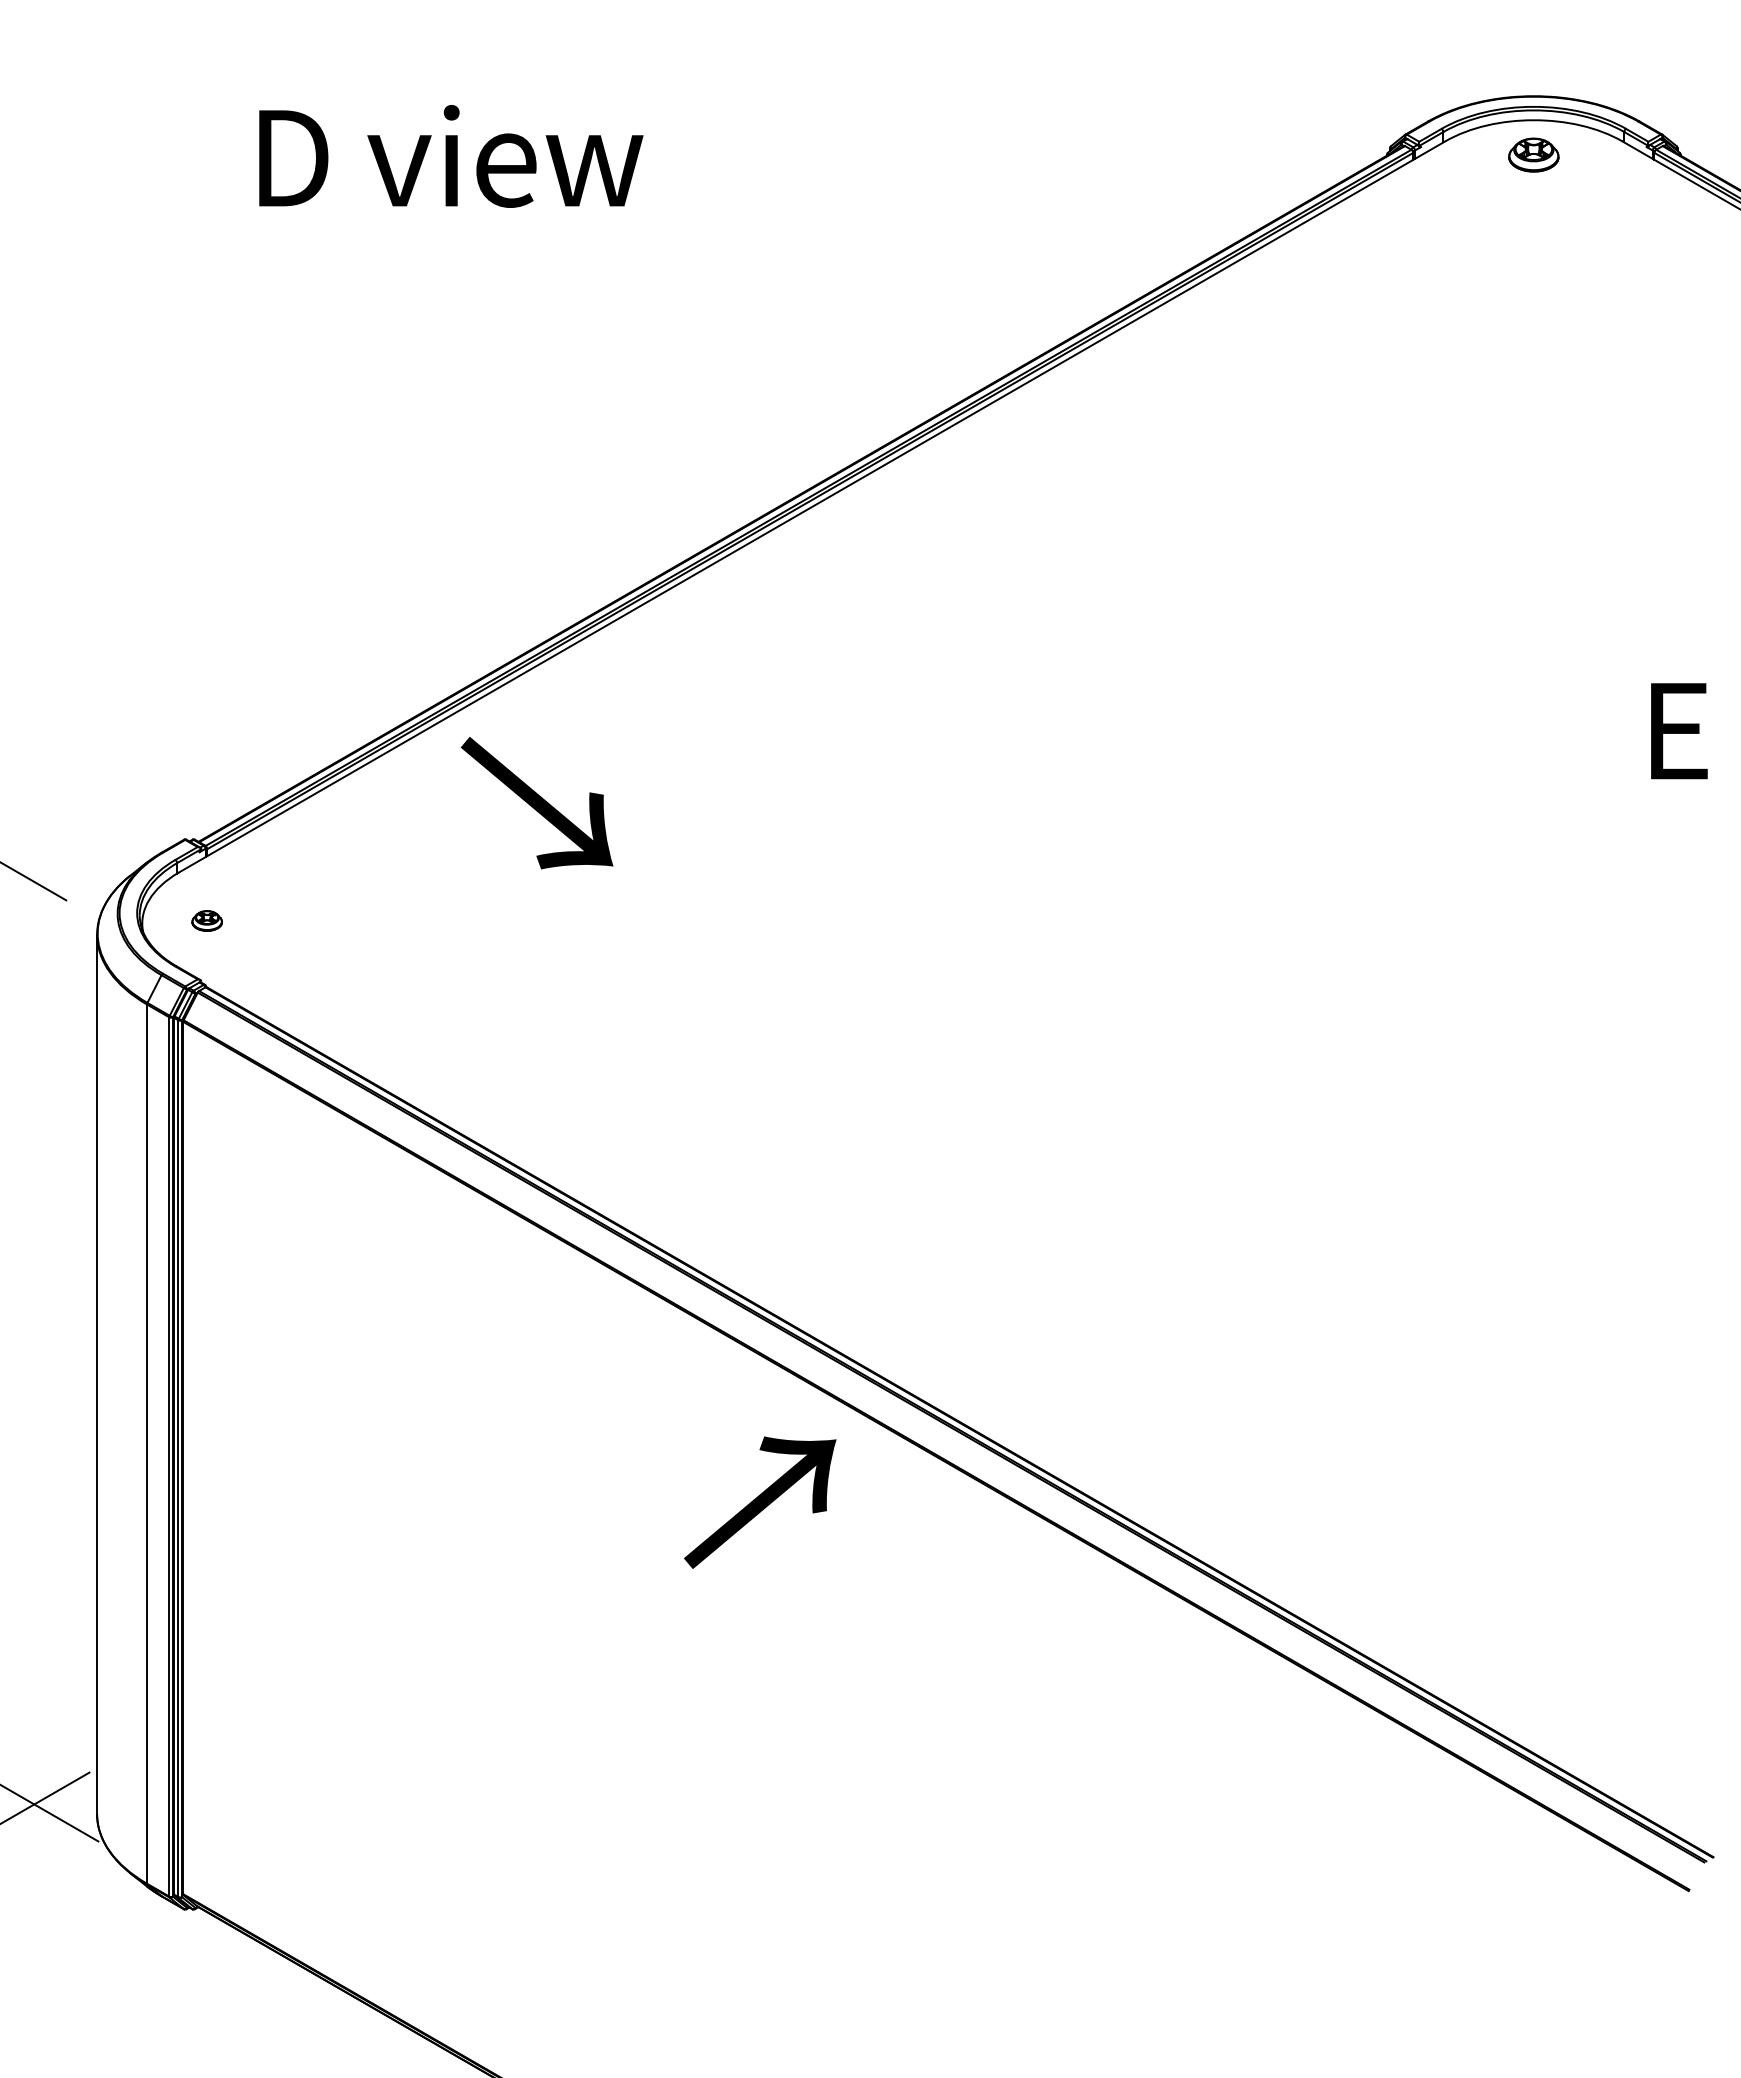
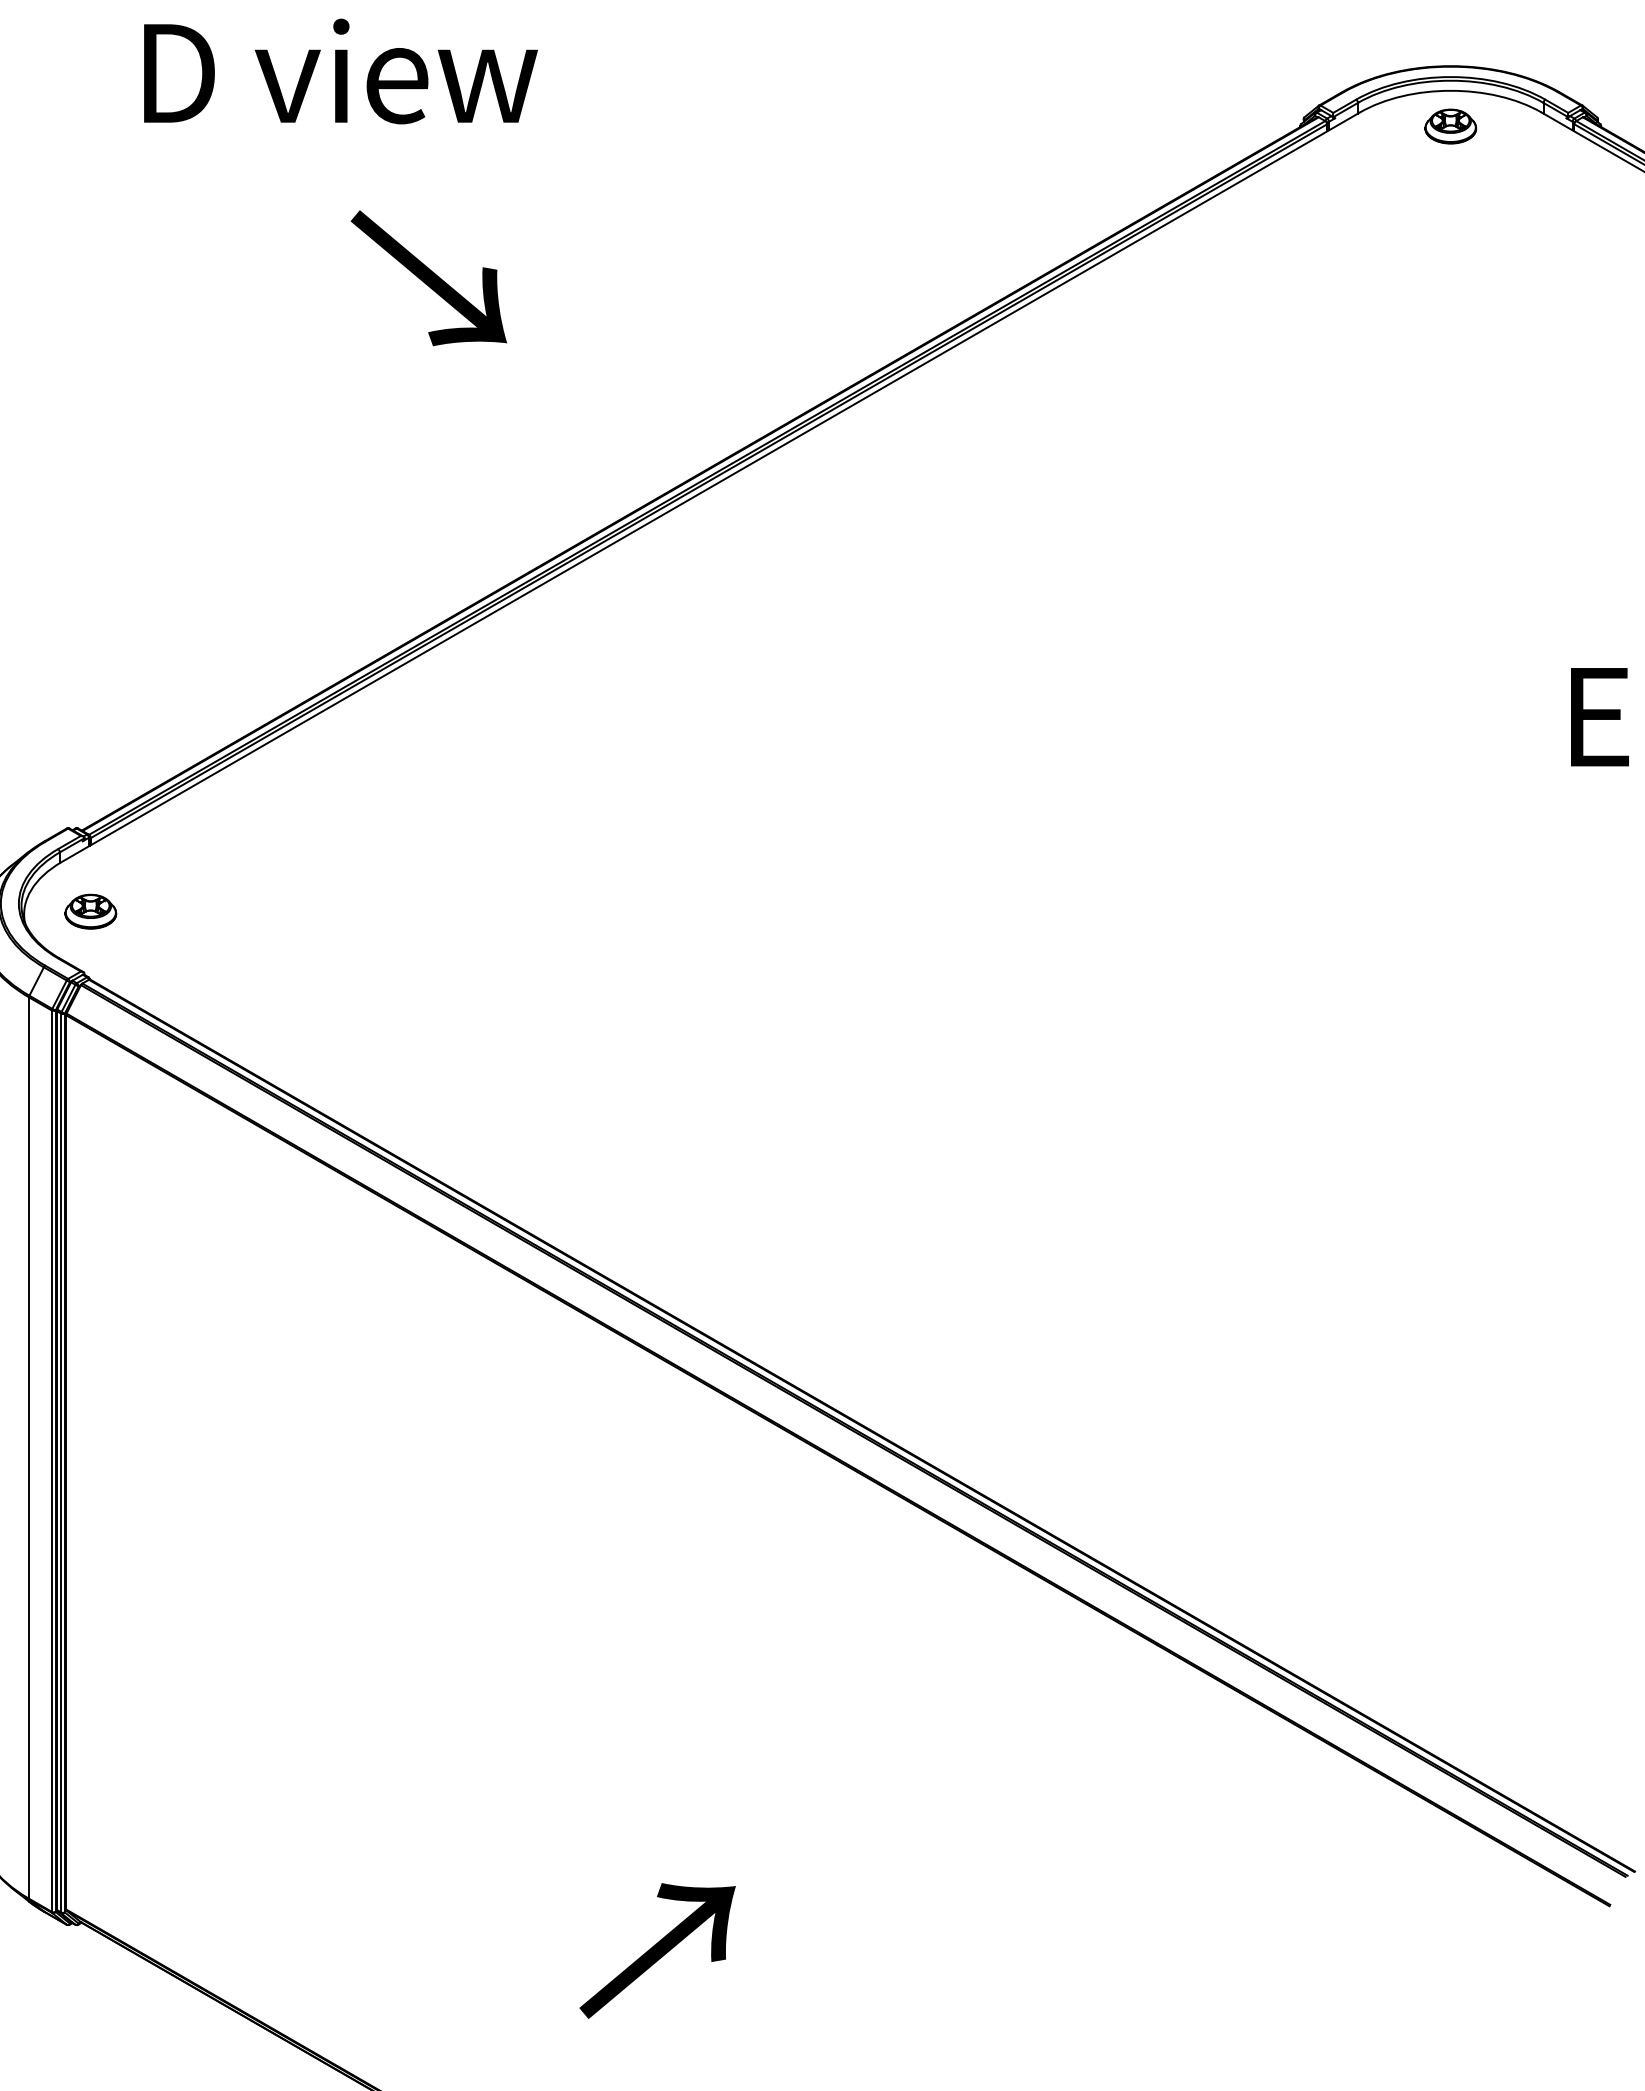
text: (451, 156) -> (341, 71), moved
text: (536, 803) -> (428, 278), moved
part: (206, 920) -> (89, 911), size x1.67
text: (760, 1502) -> (657, 1950), moved

